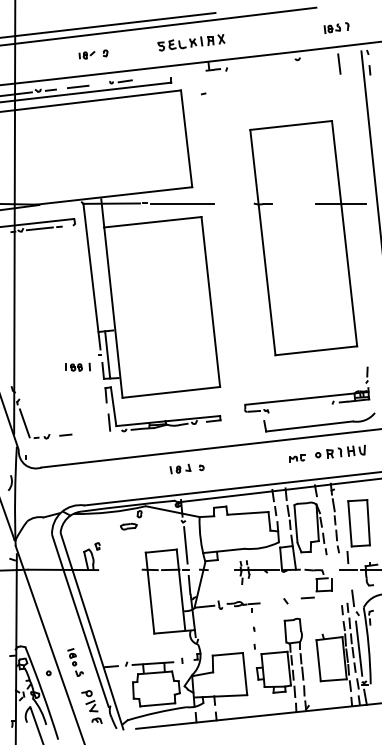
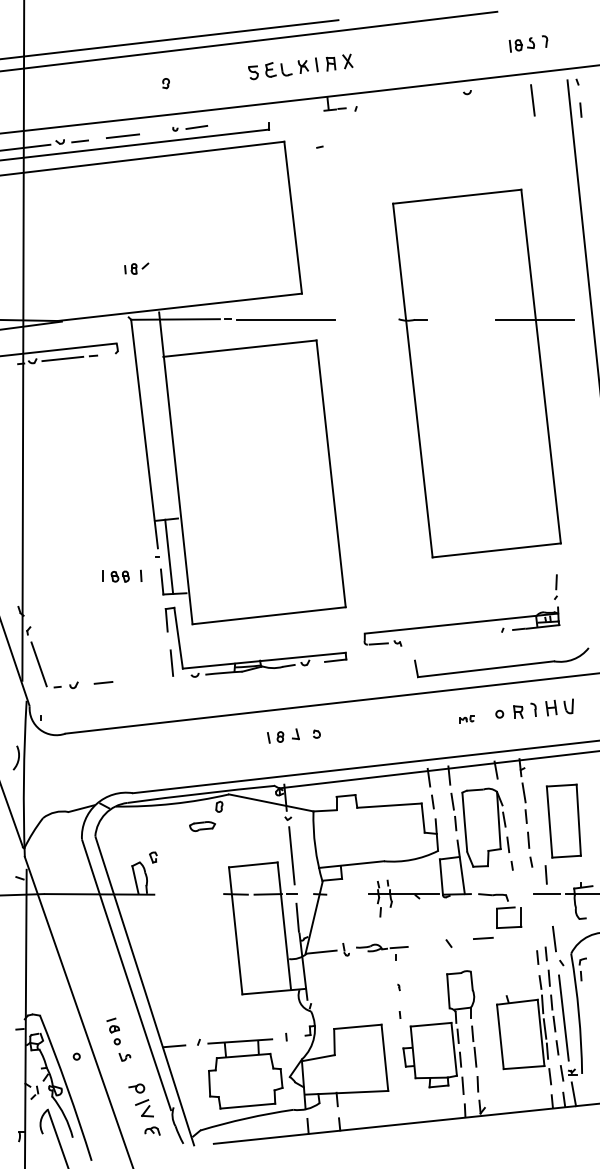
part: (86, 55) -> (135, 268), moved
part: (307, 397) -> (462, 622), moved
part: (297, 458) -> (467, 719), size x0.6

